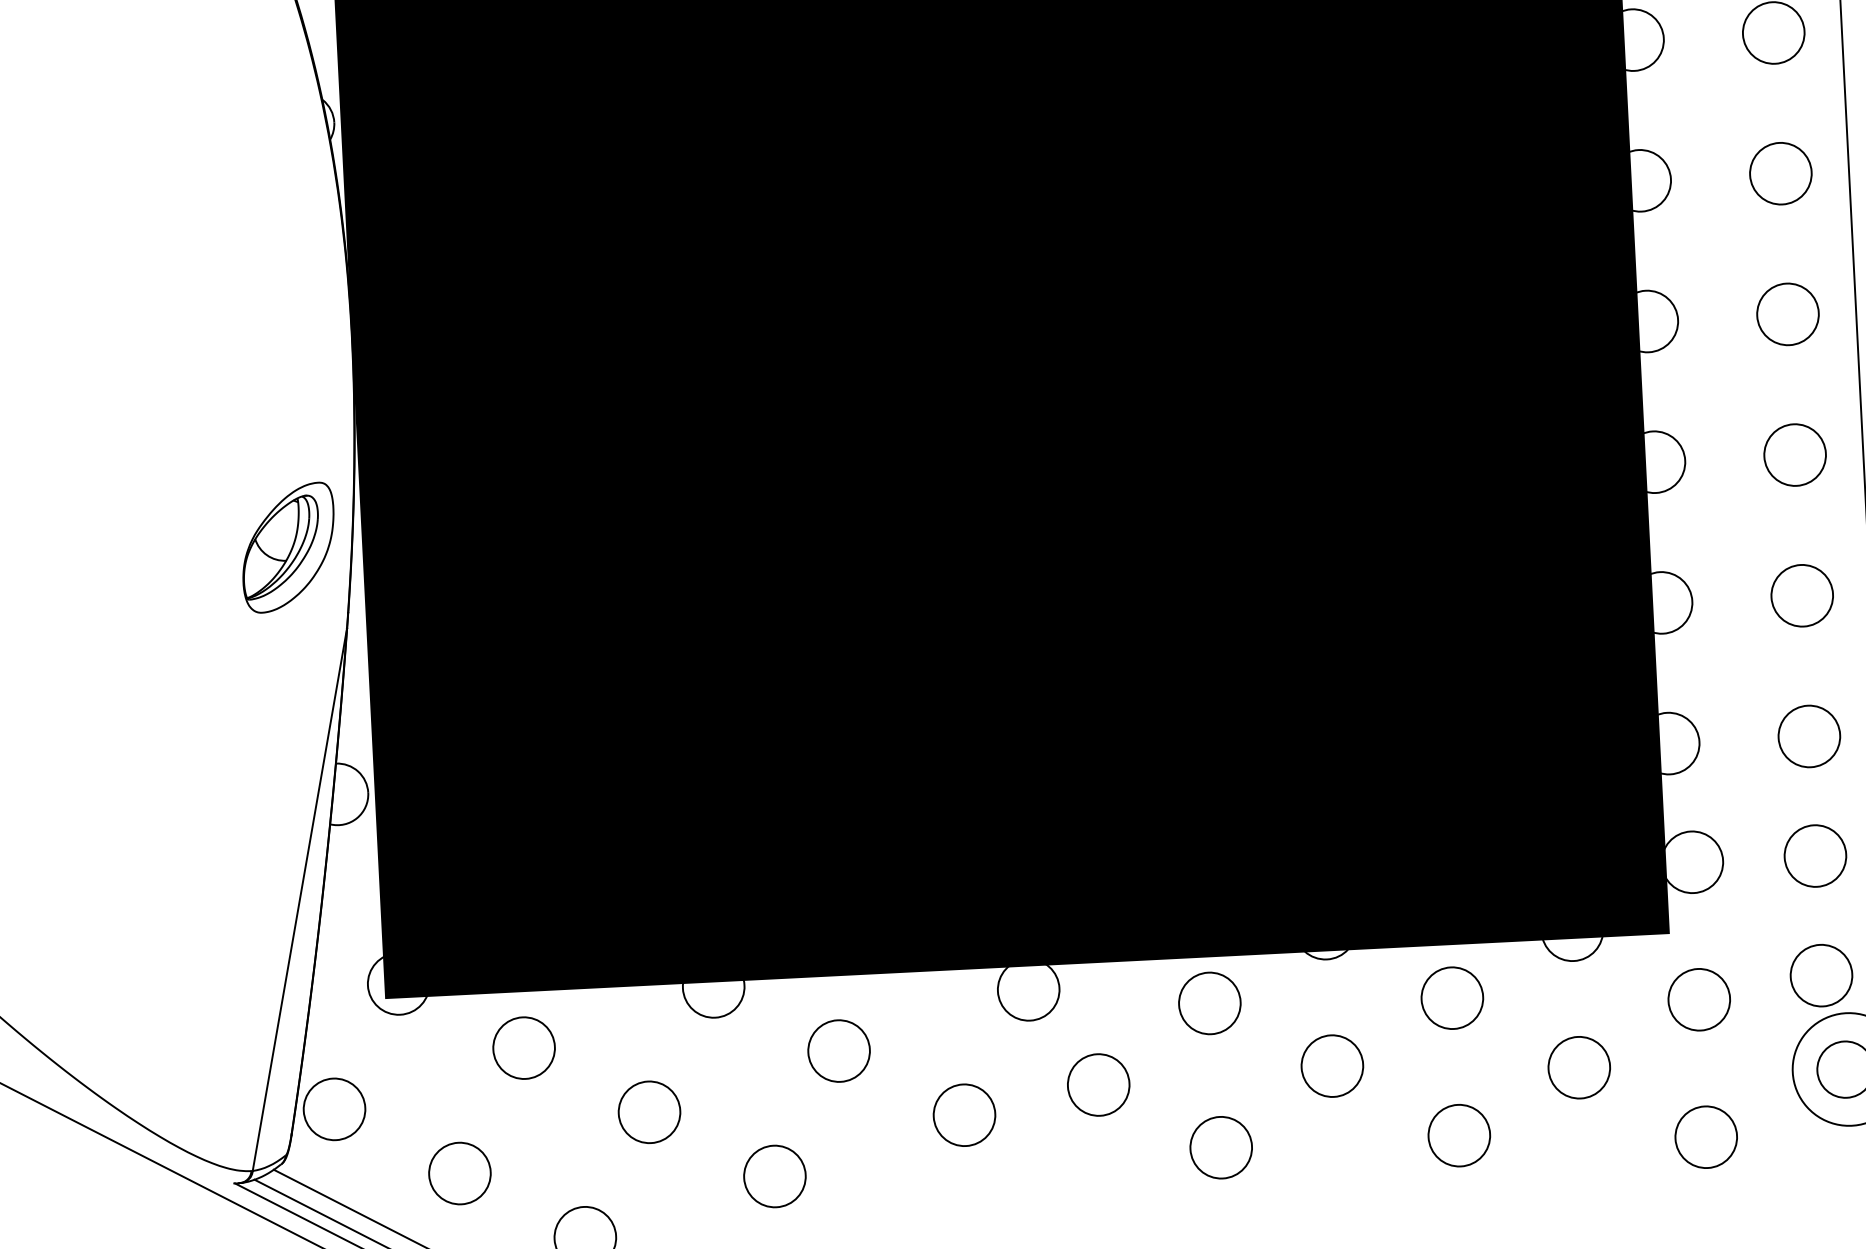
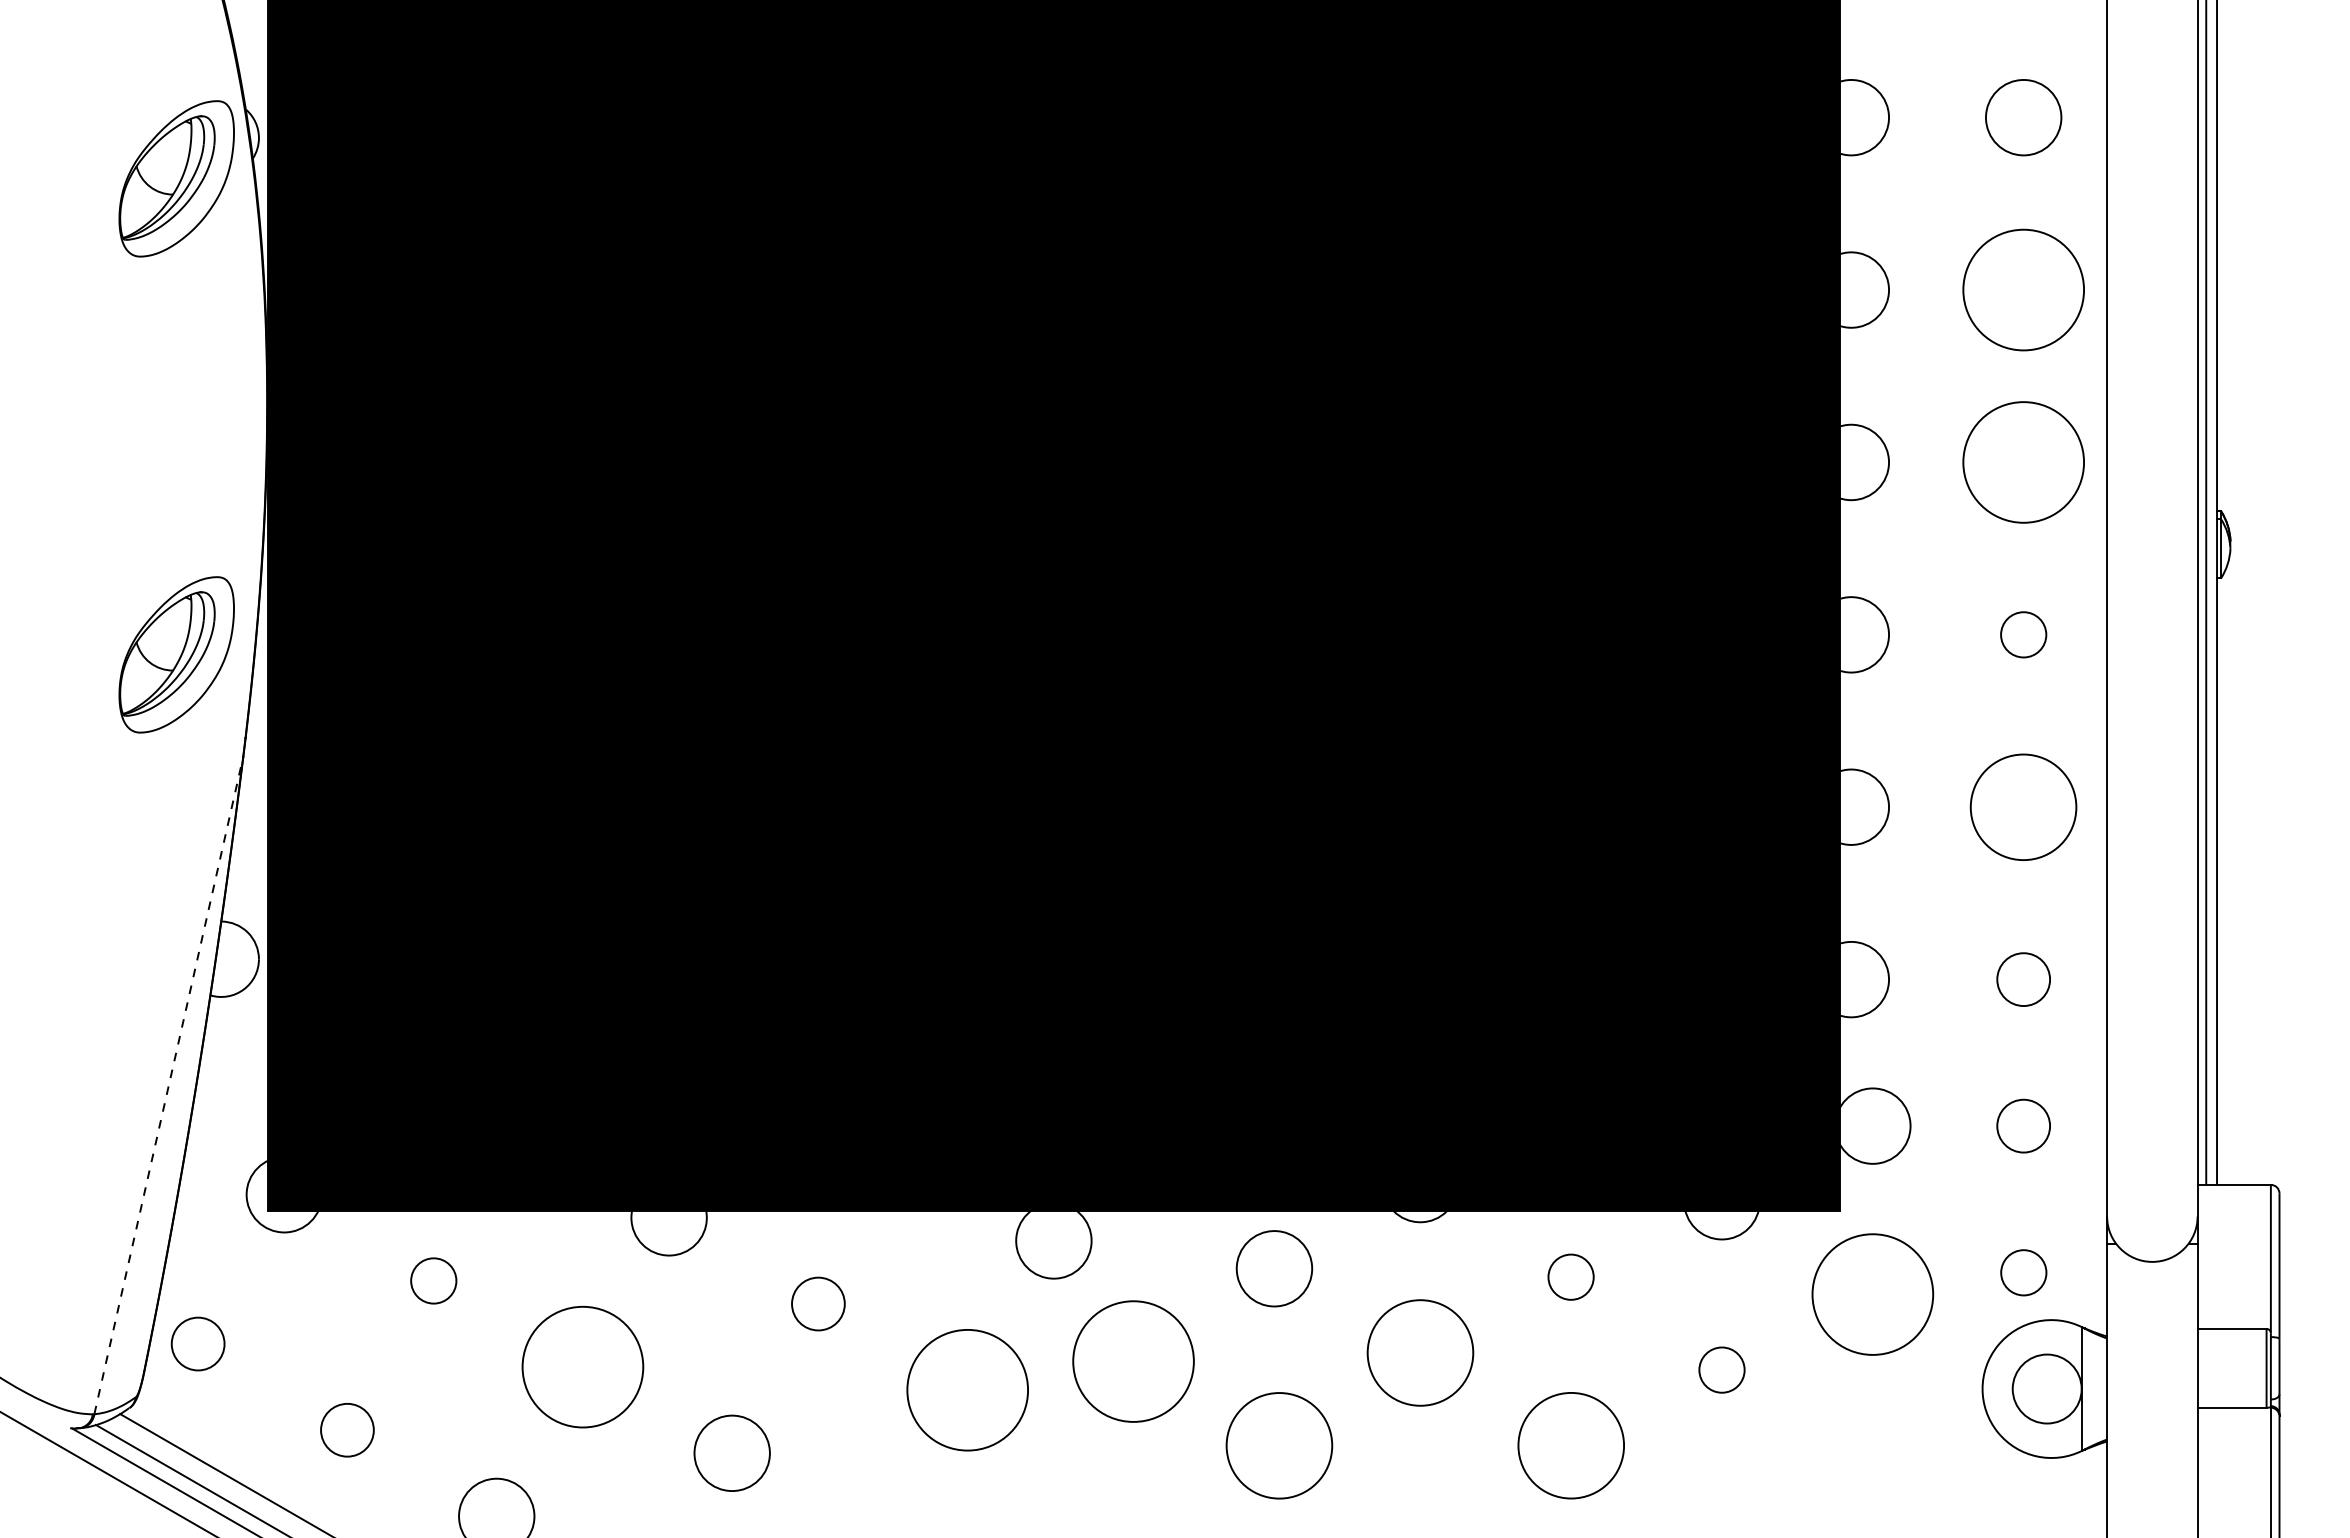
part: (268, 159) -> (176, 178), added
circle: (1780, 173) -> (2023, 289), size x1.6
circle: (1787, 314) -> (2023, 462), size x1.6
circle: (1794, 454) -> (2023, 634), size x0.6
circle: (1802, 595) -> (2023, 806), size x1.4
circle: (1809, 736) -> (2023, 979), size x0.7
circle: (1815, 855) -> (2023, 1125), size x0.7
line: (299, 899) -> (168, 1085), solid -> dashed
circle: (1821, 975) -> (2023, 1272), size x0.6
circle: (1451, 997) -> (1570, 1276), size x0.6
circle: (1699, 999) -> (1872, 1294), size x1.6
circle: (523, 1047) -> (433, 1280), size x0.6
circle: (839, 1050) -> (818, 1303), size x0.7
circle: (1331, 1065) -> (1419, 1352), size x1.4
circle: (1578, 1067) -> (1721, 1369), size x0.6
circle: (1098, 1084) -> (1133, 1361), size x1.6
circle: (333, 1108) -> (197, 1343), size x0.7
circle: (649, 1111) -> (582, 1366), size x1.6
circle: (964, 1114) -> (967, 1389), size x1.6
circle: (1458, 1135) -> (1570, 1445), size x1.4
circle: (1705, 1136) -> (1872, 1462), removed
circle: (1221, 1147) -> (1279, 1445), size x1.4
circle: (459, 1172) -> (347, 1429), size x0.7

